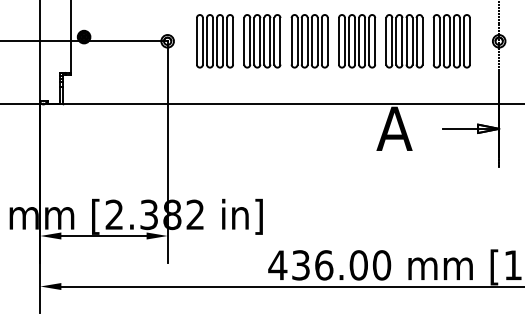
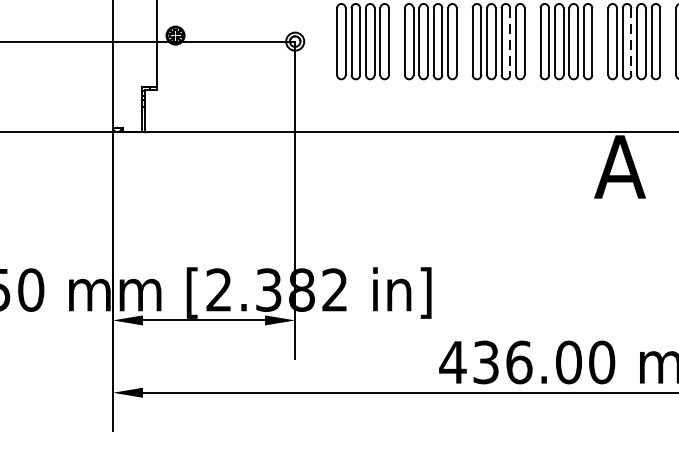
line: (317, 41) -> (509, 41), solid -> dashed
line: (402, 41) -> (631, 41), solid -> dashed

